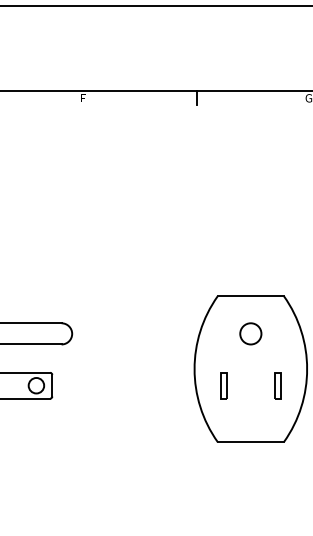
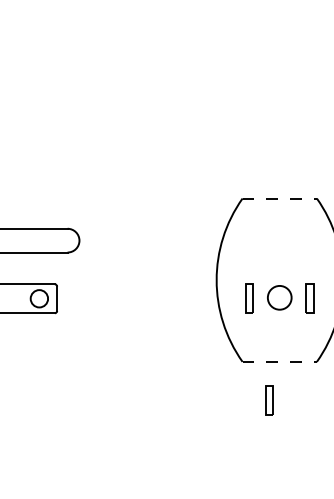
line: (251, 296) -> (280, 198), solid -> dashed
circle: (250, 333) -> (279, 297), moved
line: (251, 442) -> (280, 362), solid -> dashed
part: (241, 476) -> (269, 400), added

